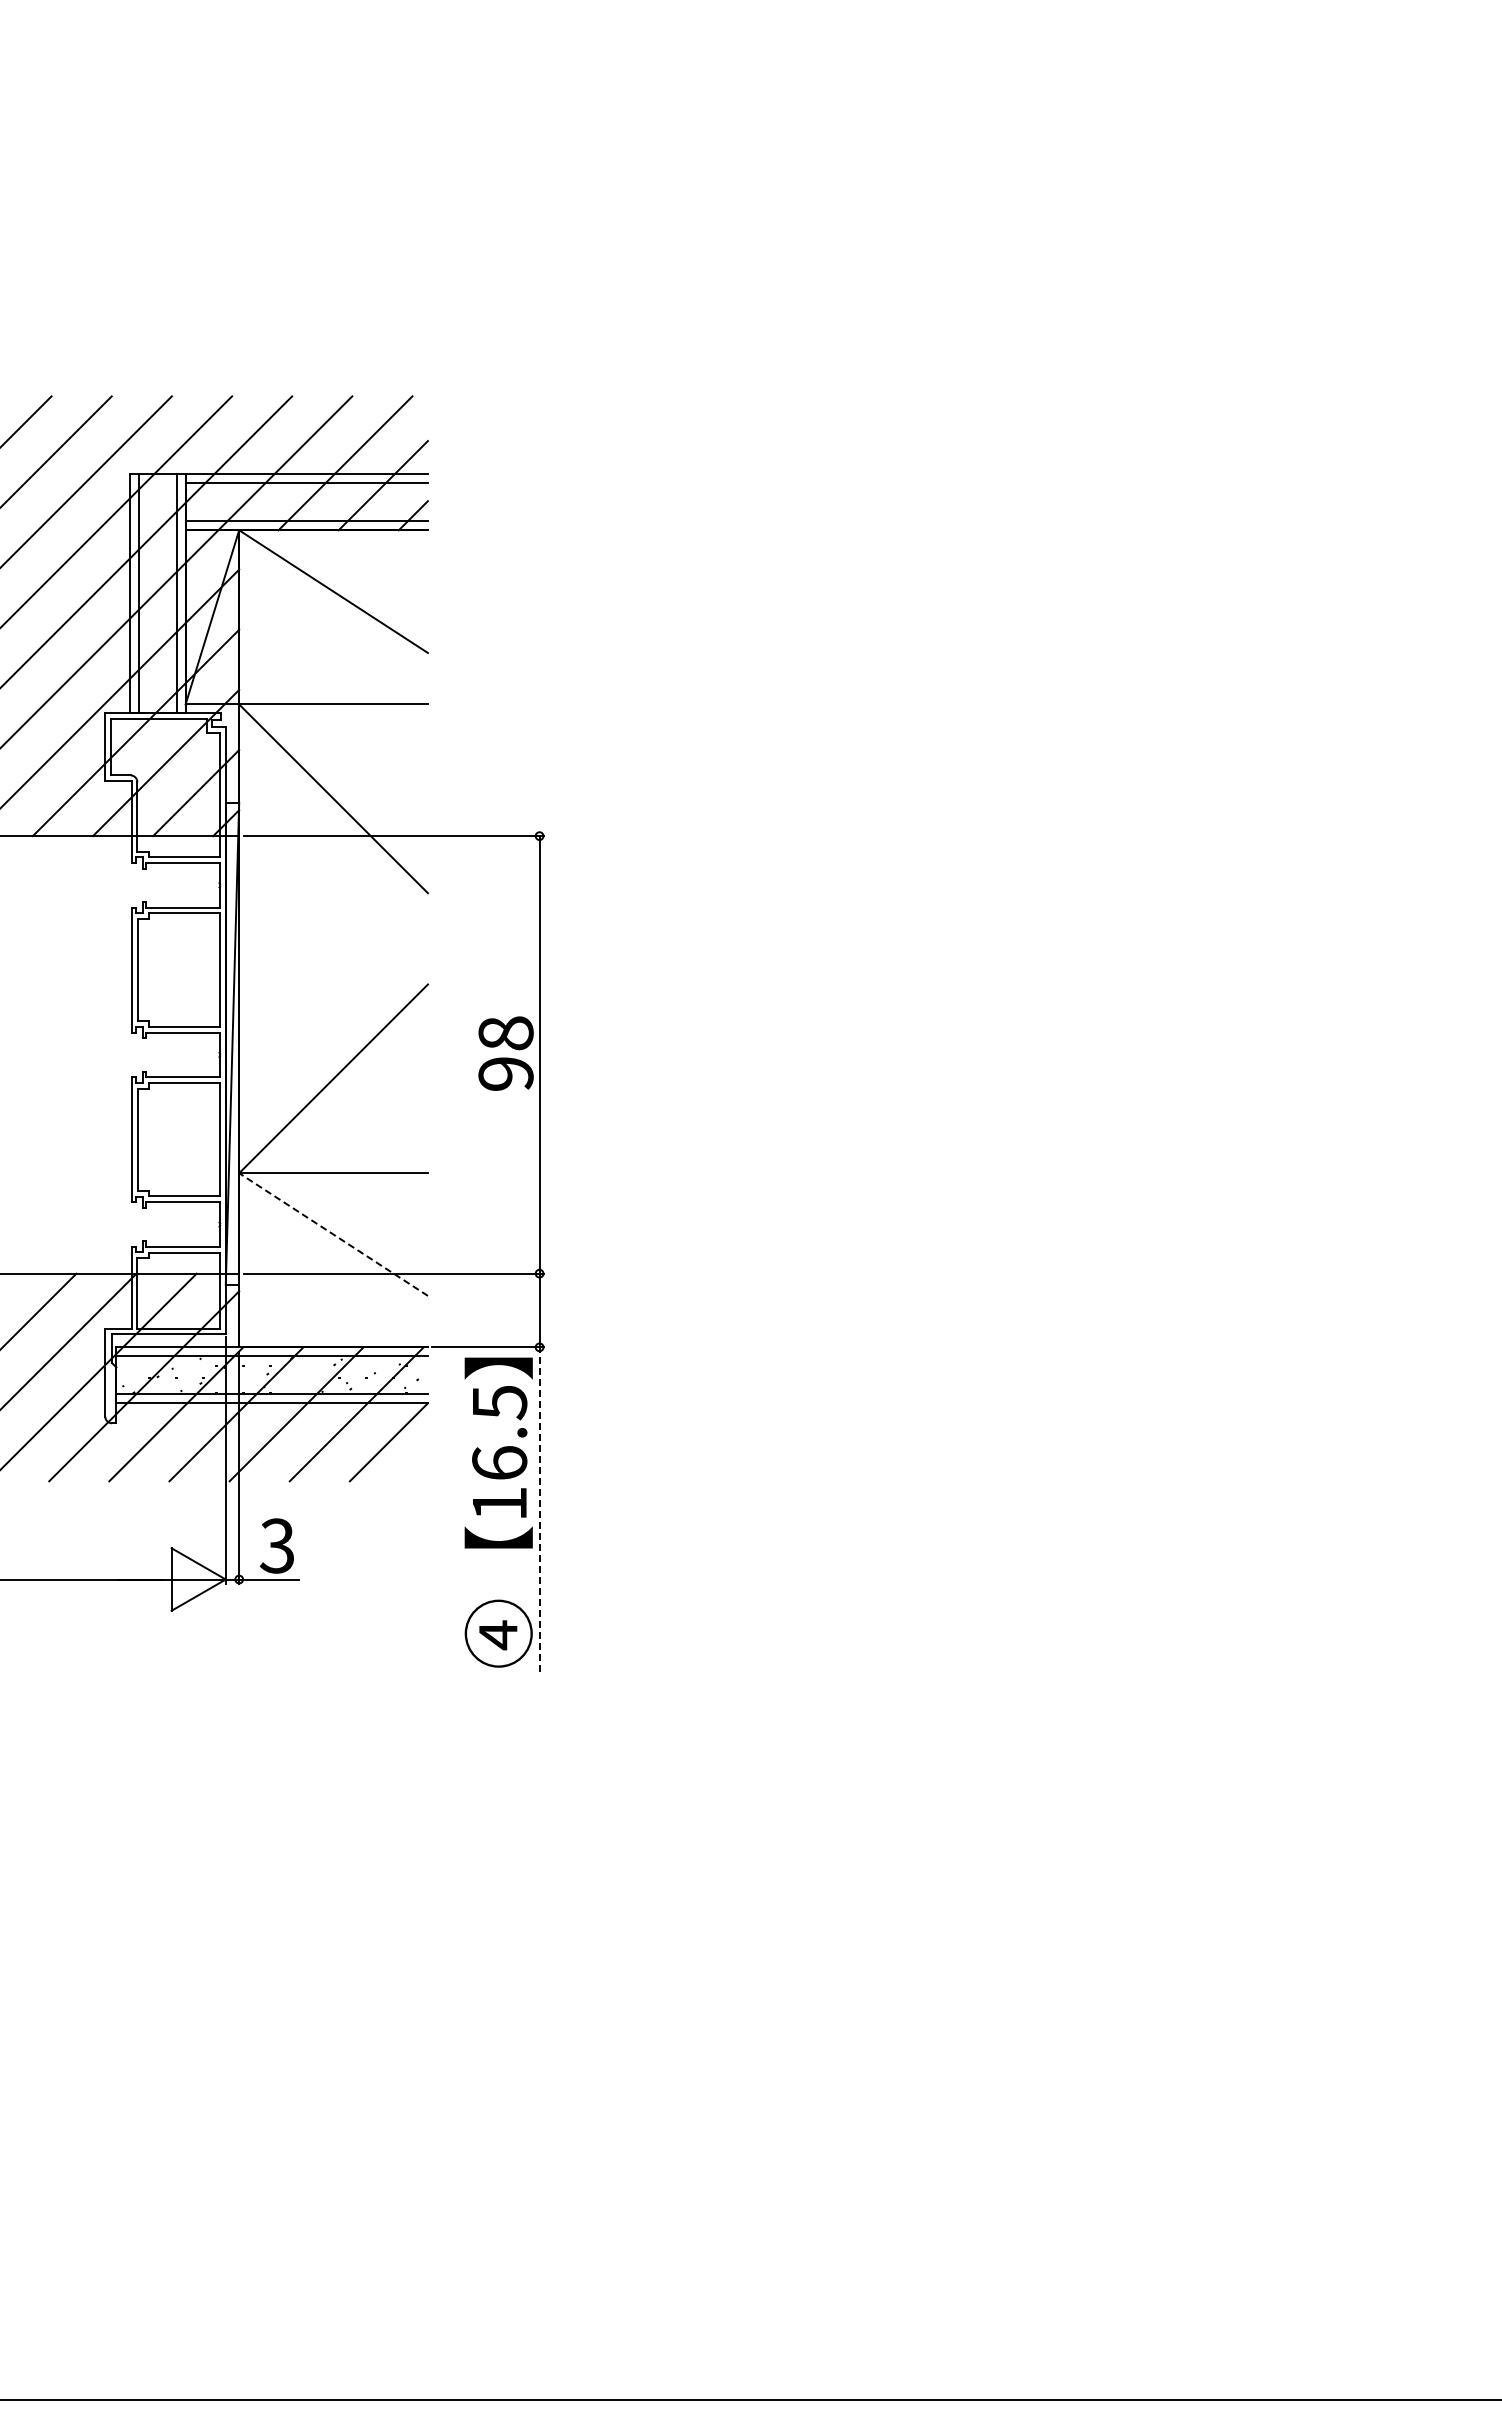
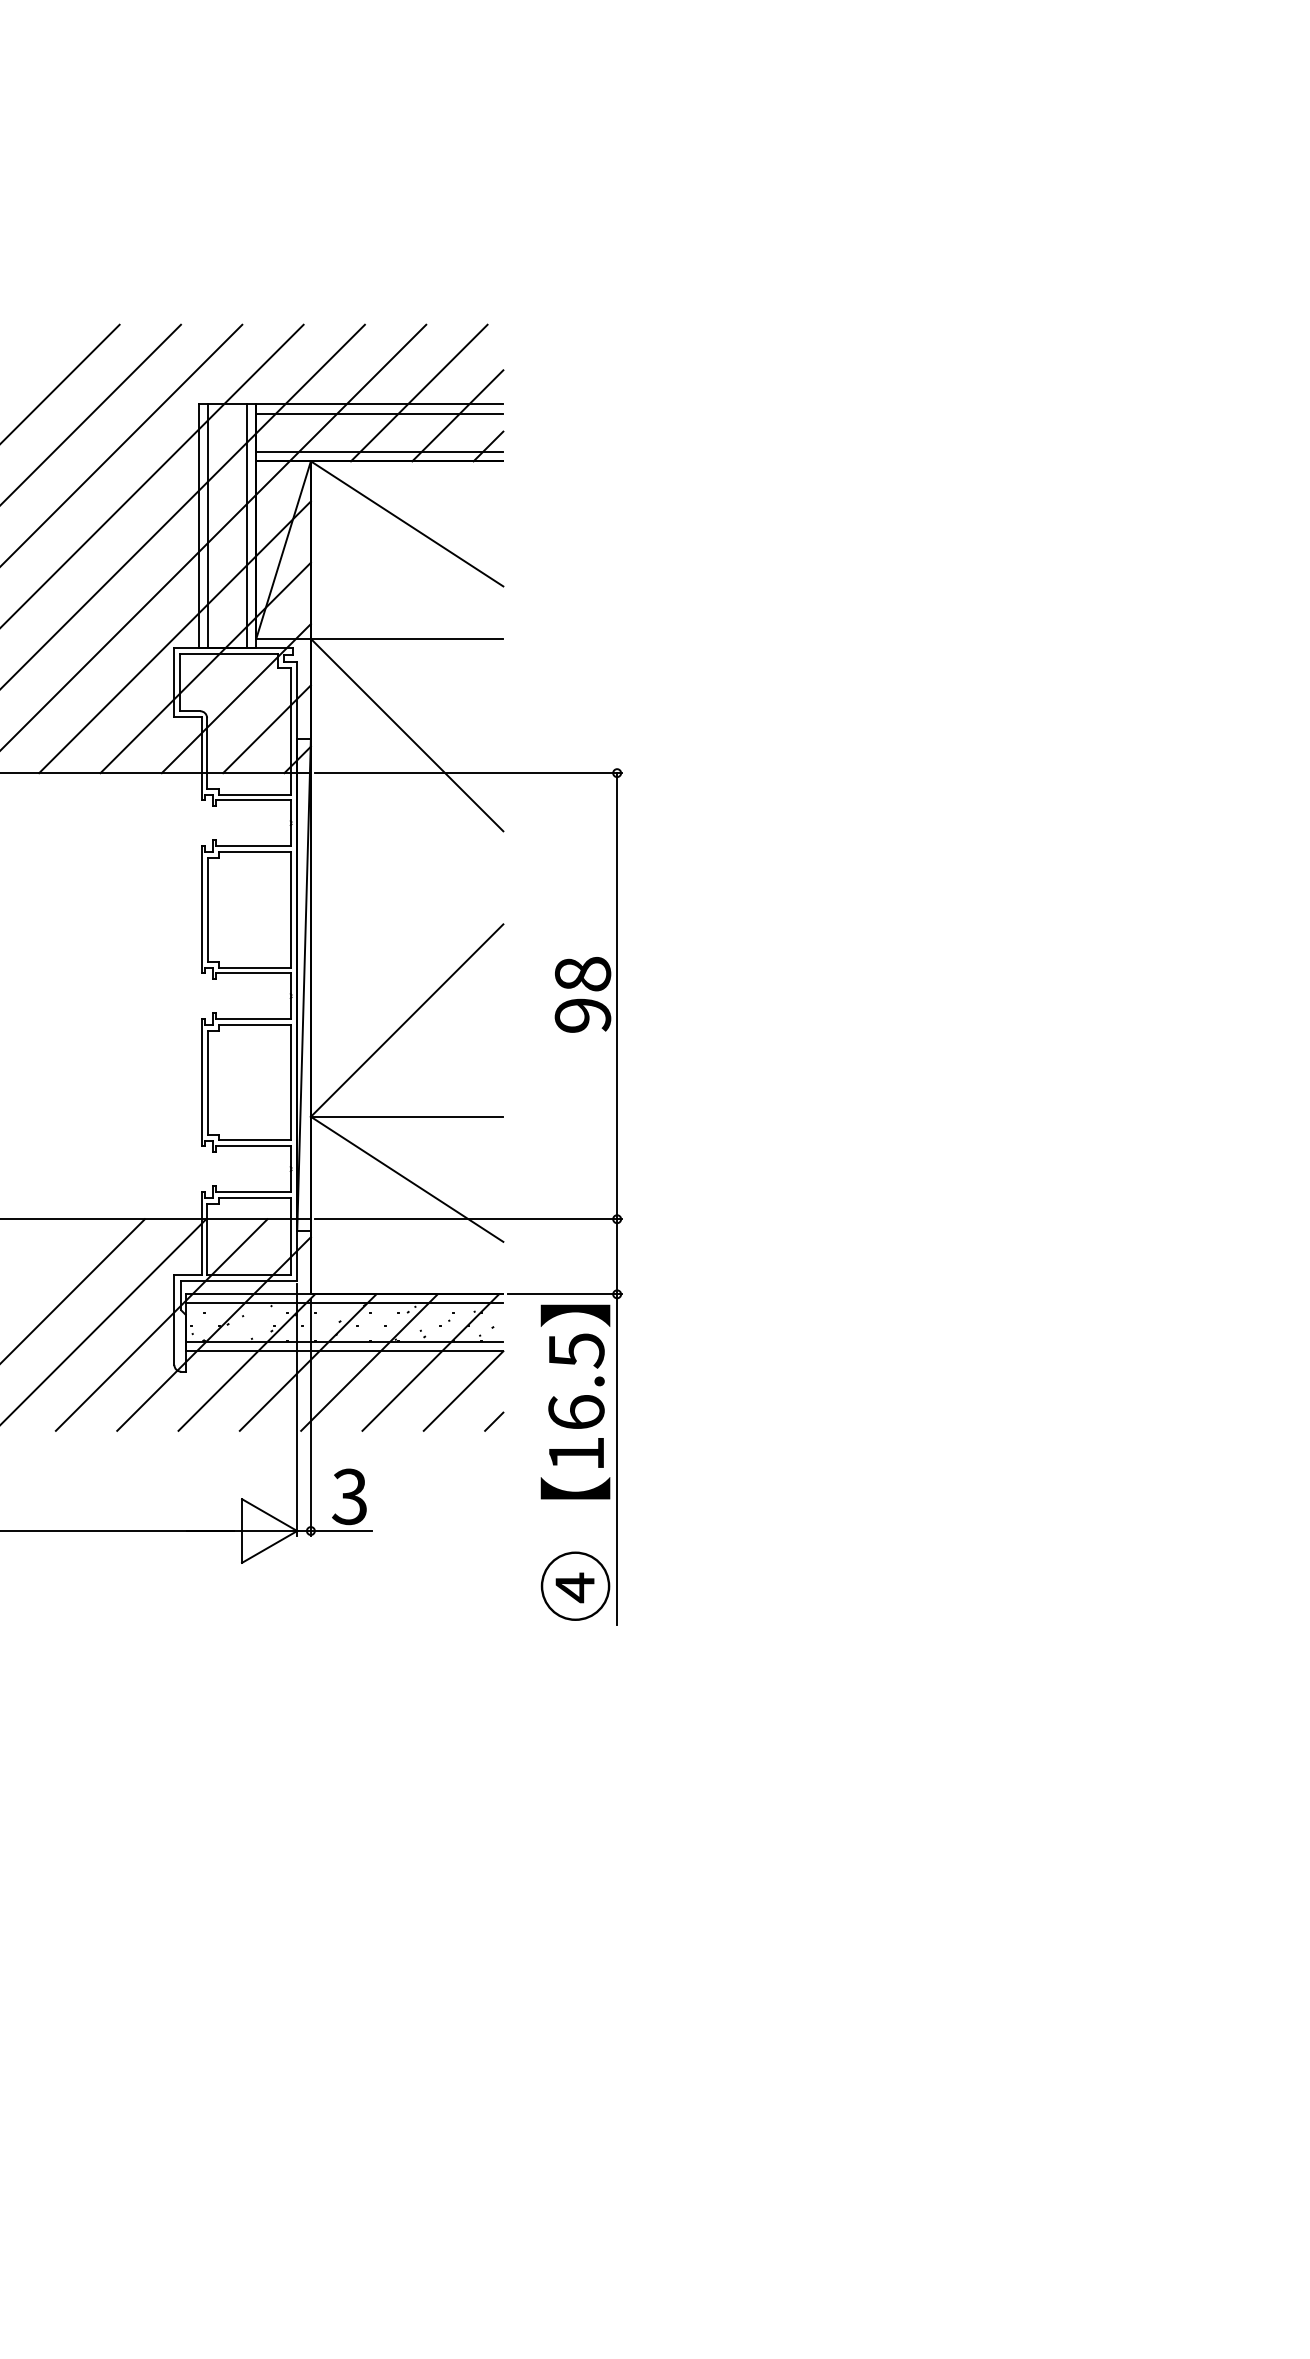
line: (333, 1234) -> (407, 1179), dashed -> solid
line: (418, 1472) -> (493, 1421), added
line: (539, 1509) -> (617, 1459), dashed -> solid

